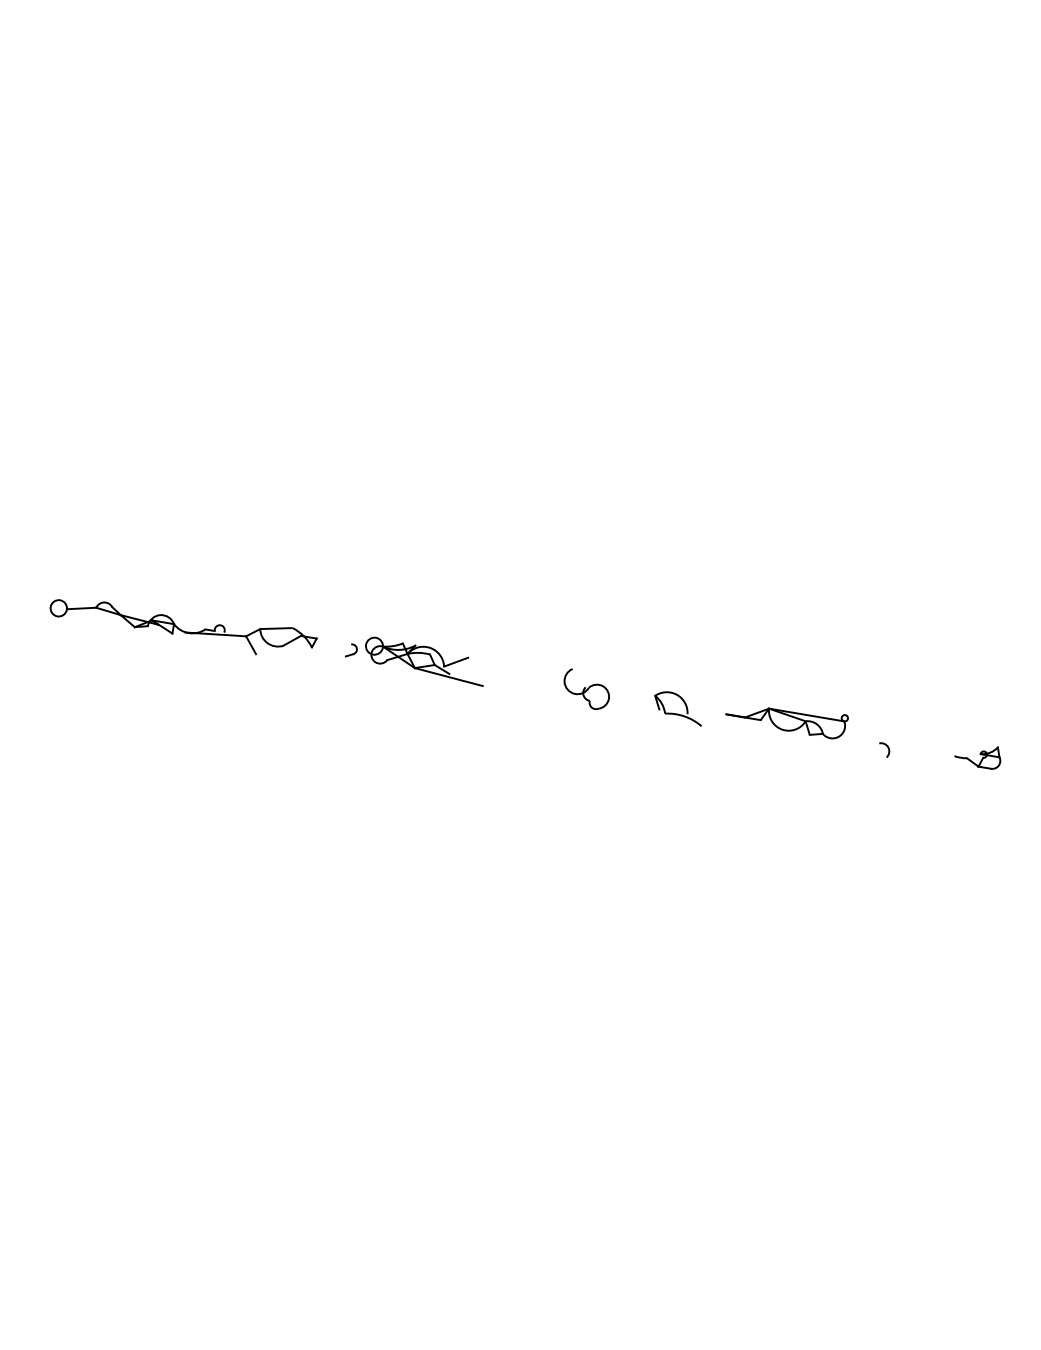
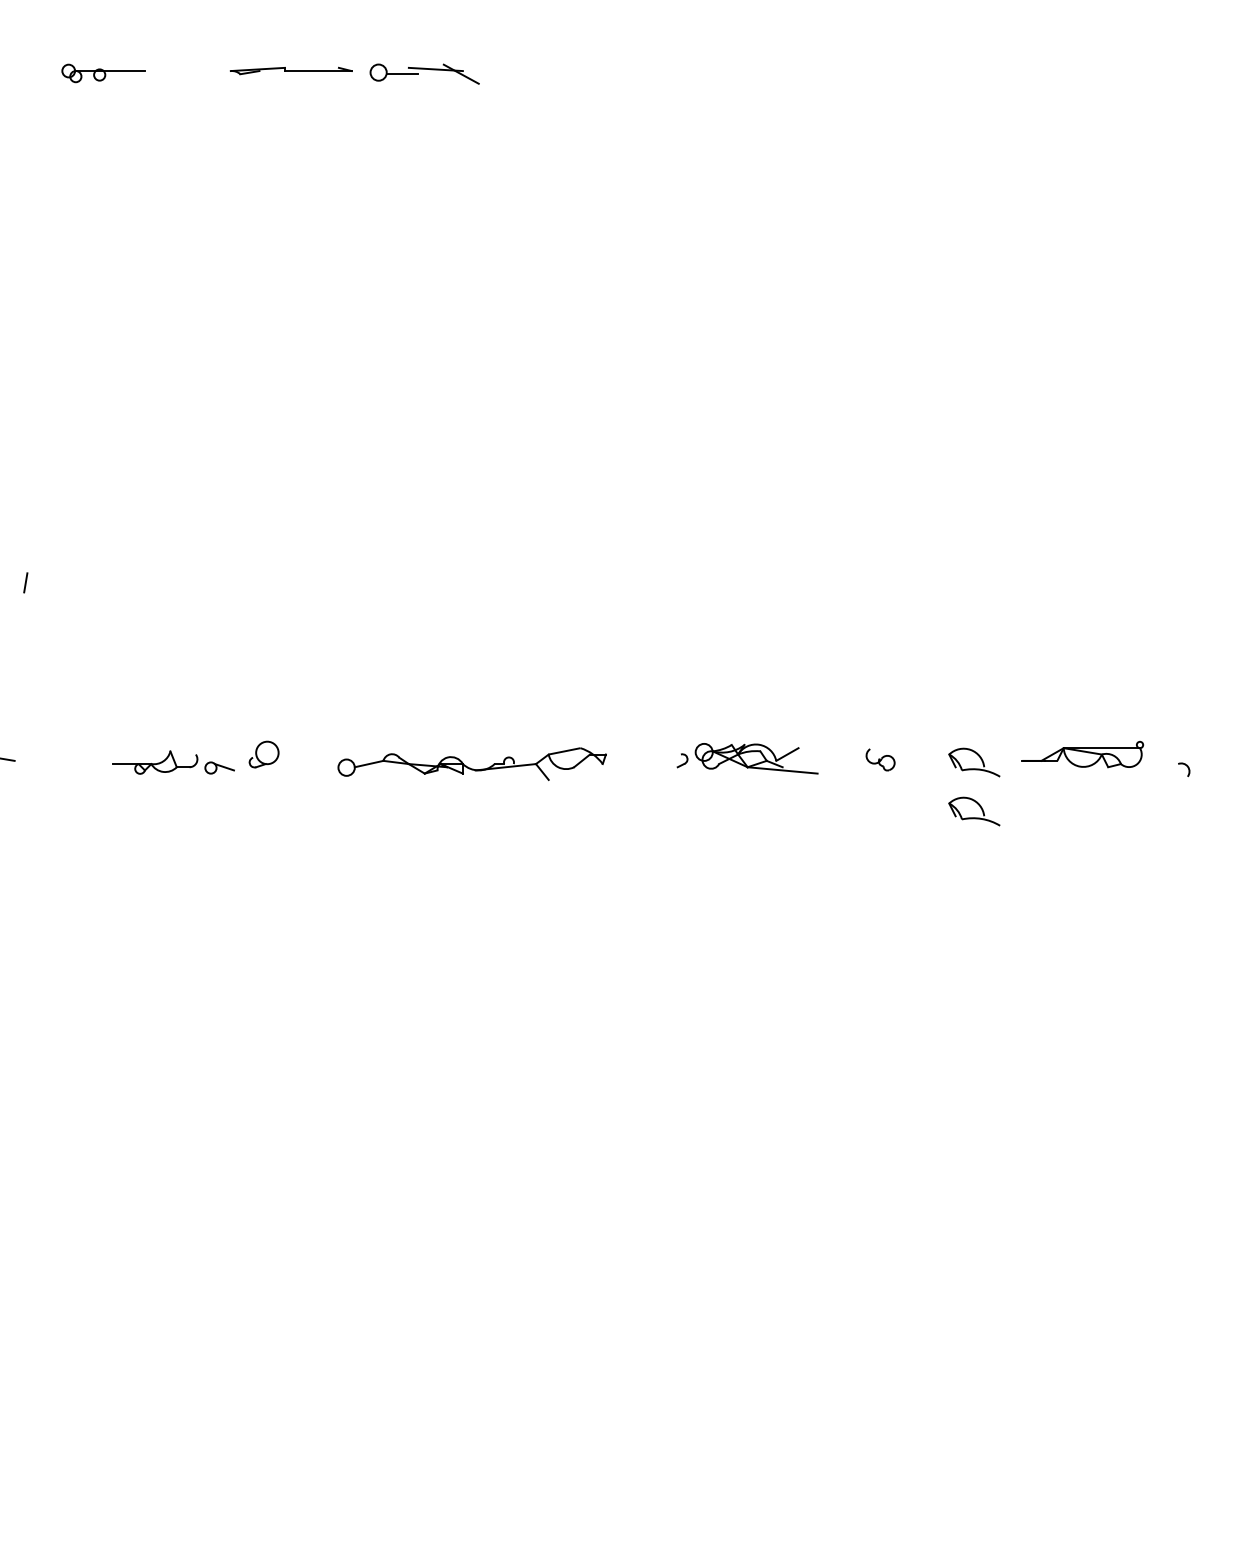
part: (416, 659) -> (747, 758), moved
part: (586, 689) -> (880, 759), size x0.6
part: (670, 756) -> (974, 811), added

